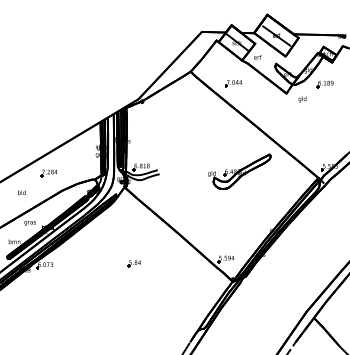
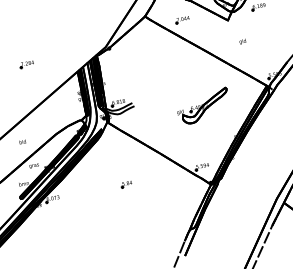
text: (302, 99) -> (242, 41), moved
part: (239, 171) -> (202, 106), moved
part: (48, 173) -> (26, 64), moved

